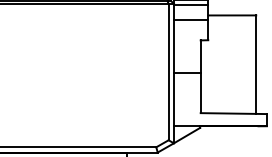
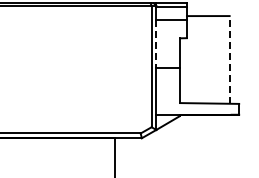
line: (174, 46) -> (156, 43), solid -> dashed
line: (256, 64) -> (229, 59), solid -> dashed

